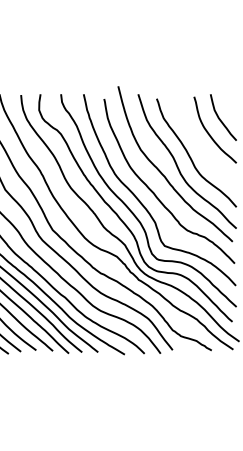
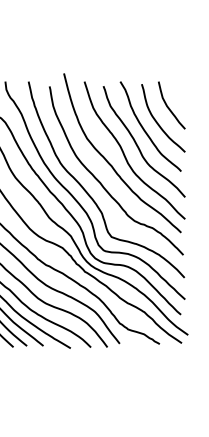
curve: (198, 142) -> (146, 131), added

